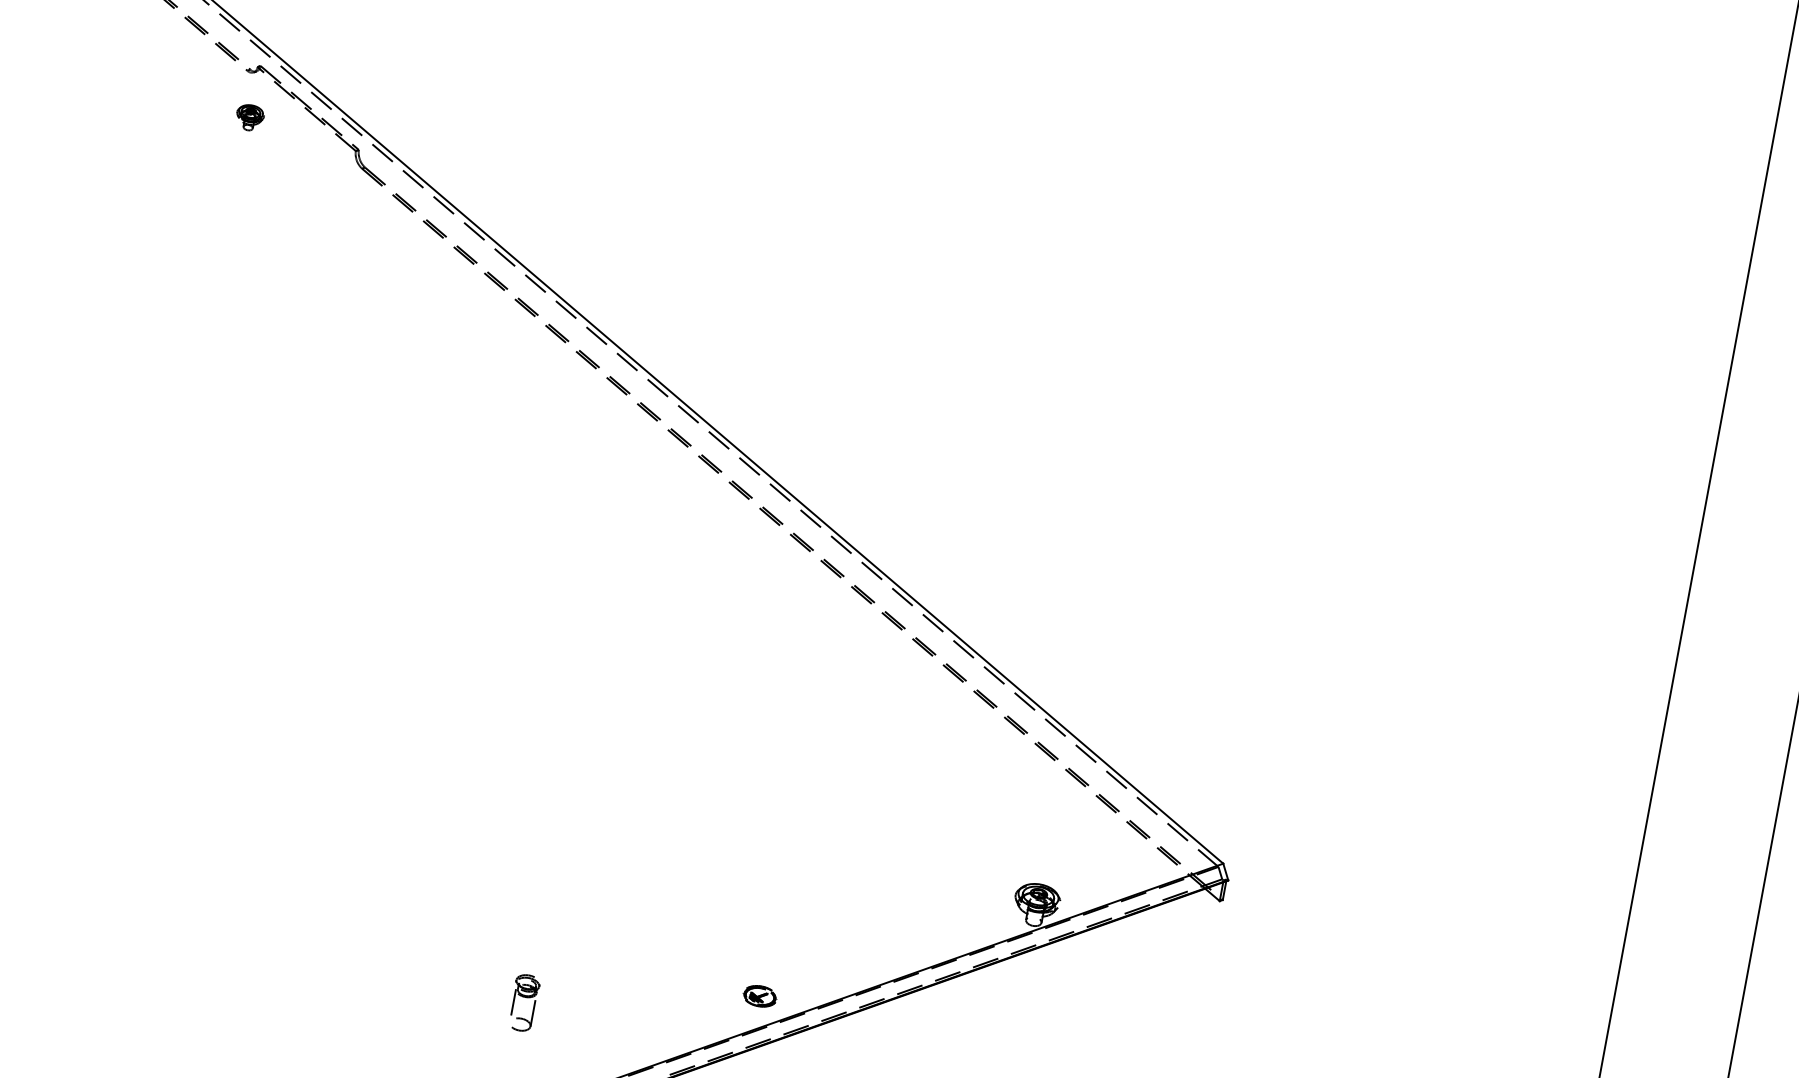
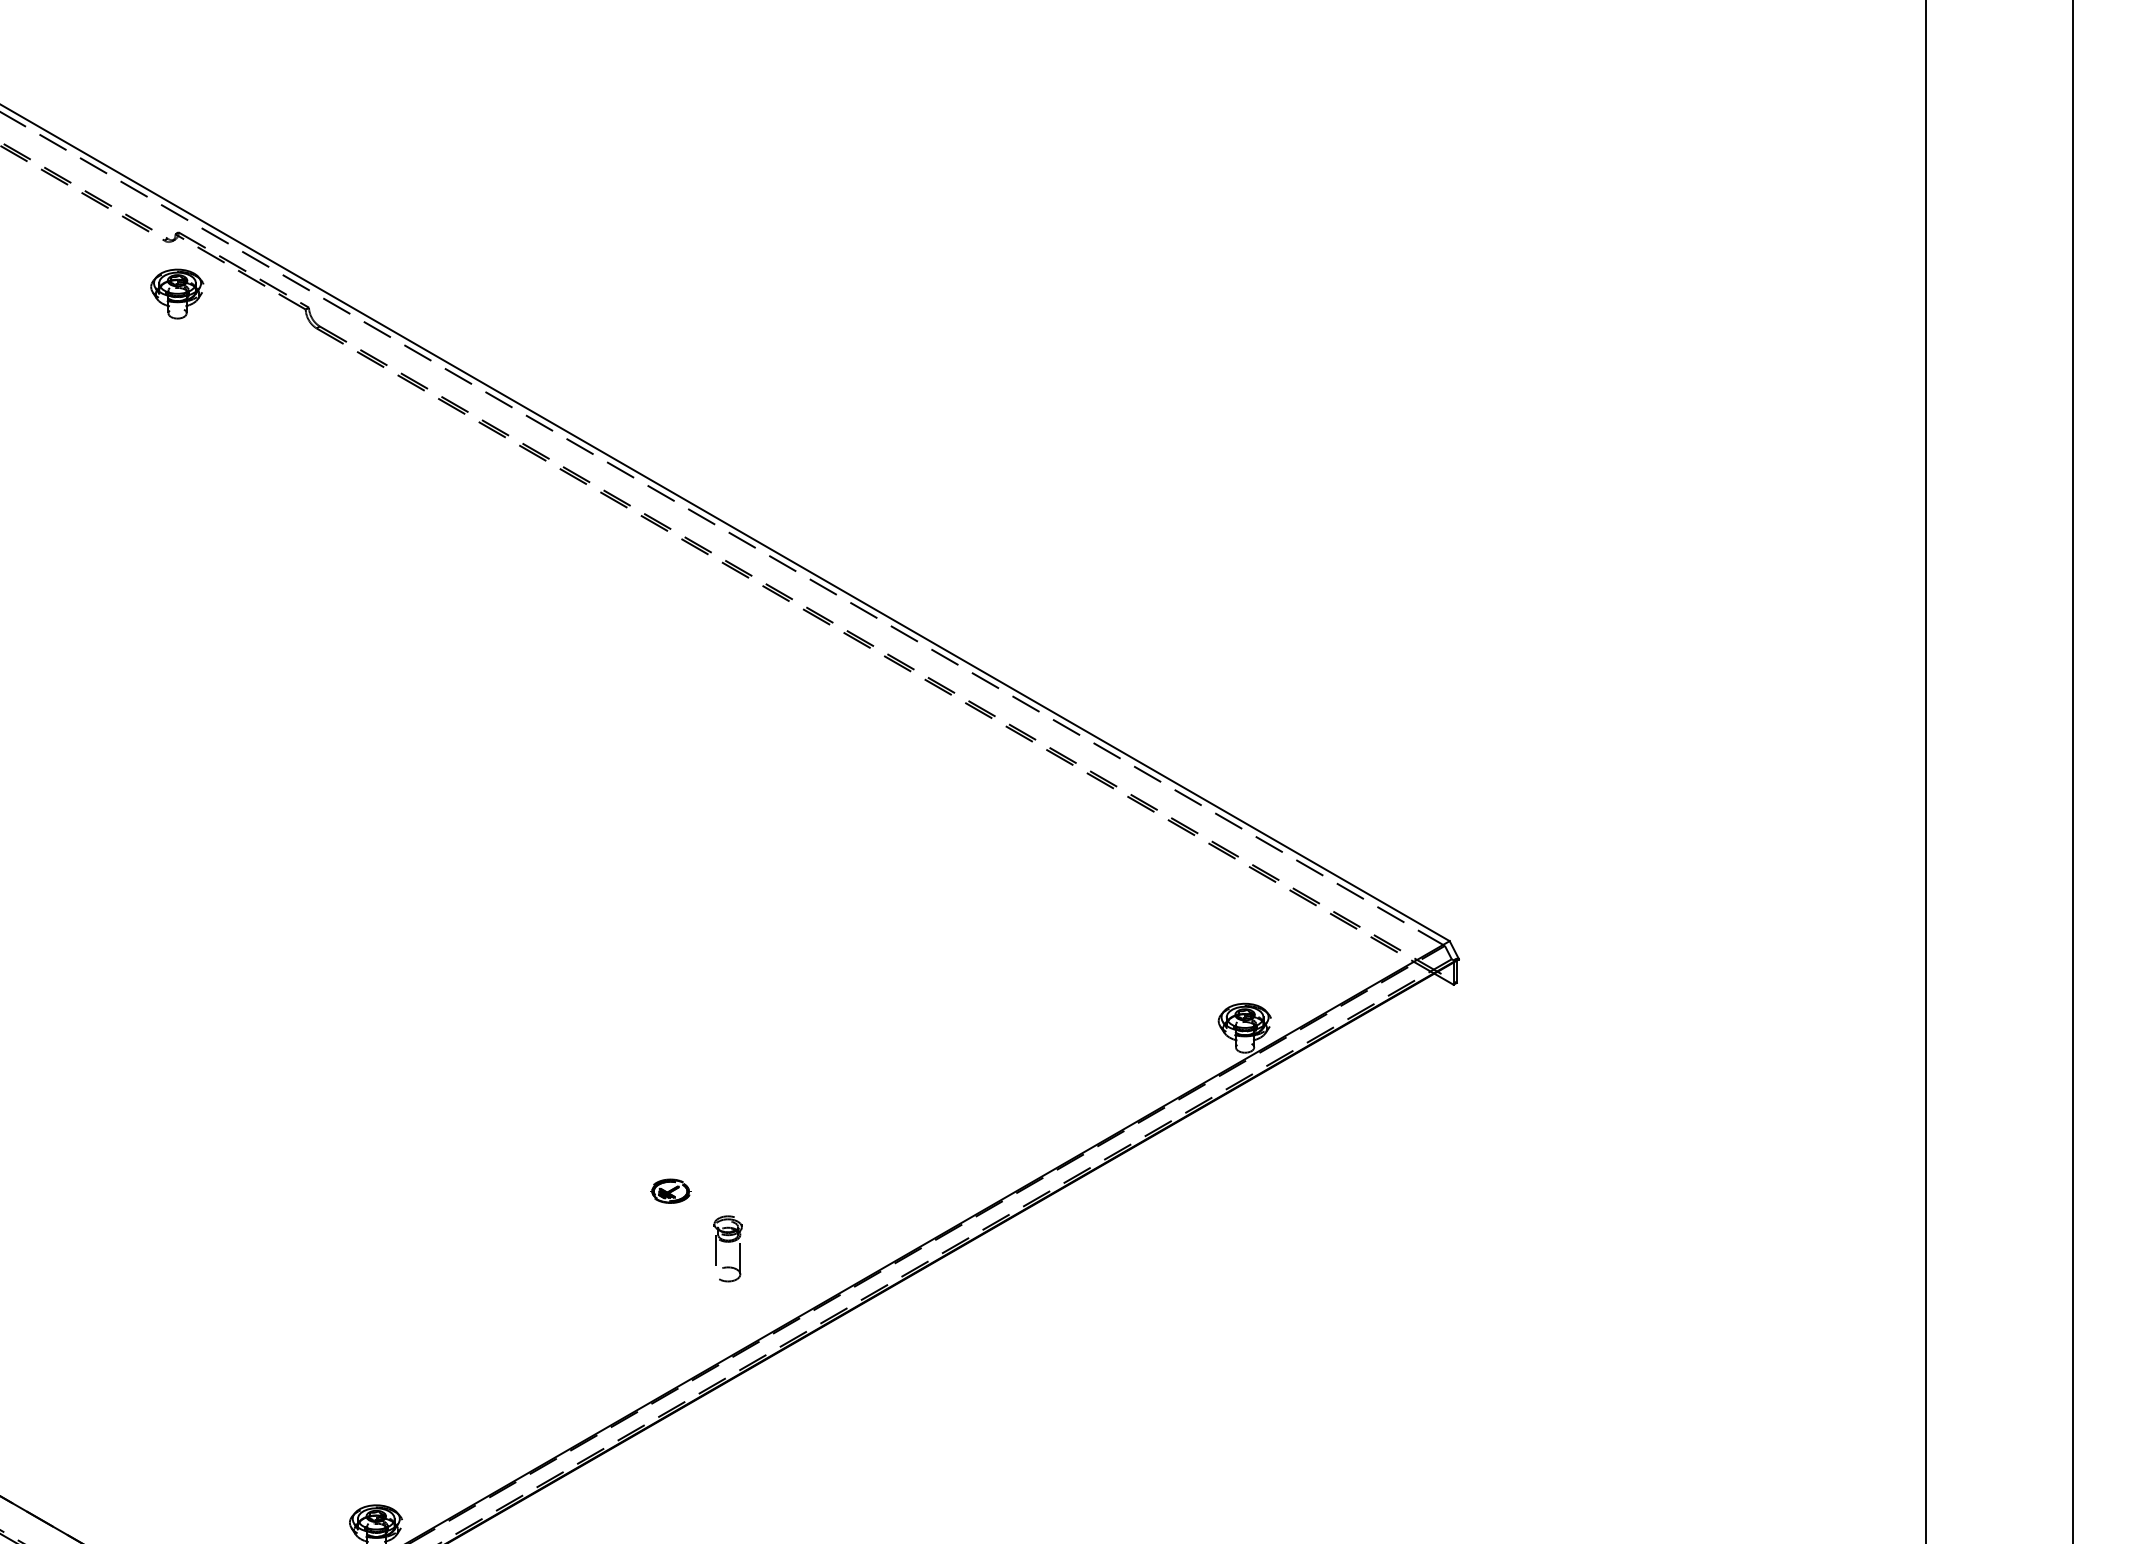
part: (250, 117) -> (177, 293), size x1.67
part: (760, 995) -> (670, 1190), moved
part: (523, 1002) -> (727, 1248), moved

